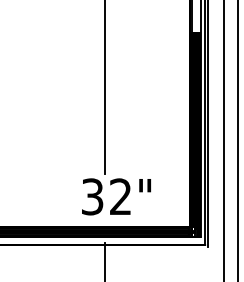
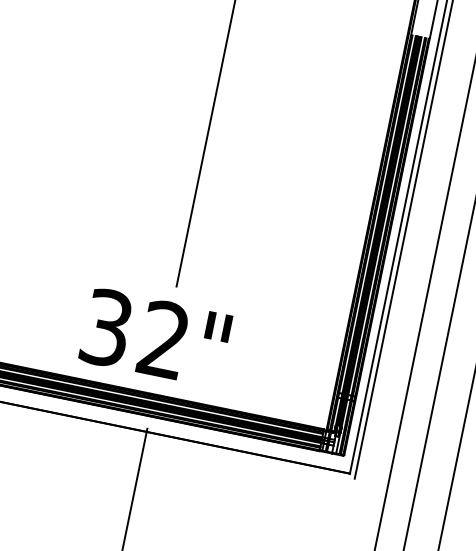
text: (116, 196) -> (155, 337), moved

